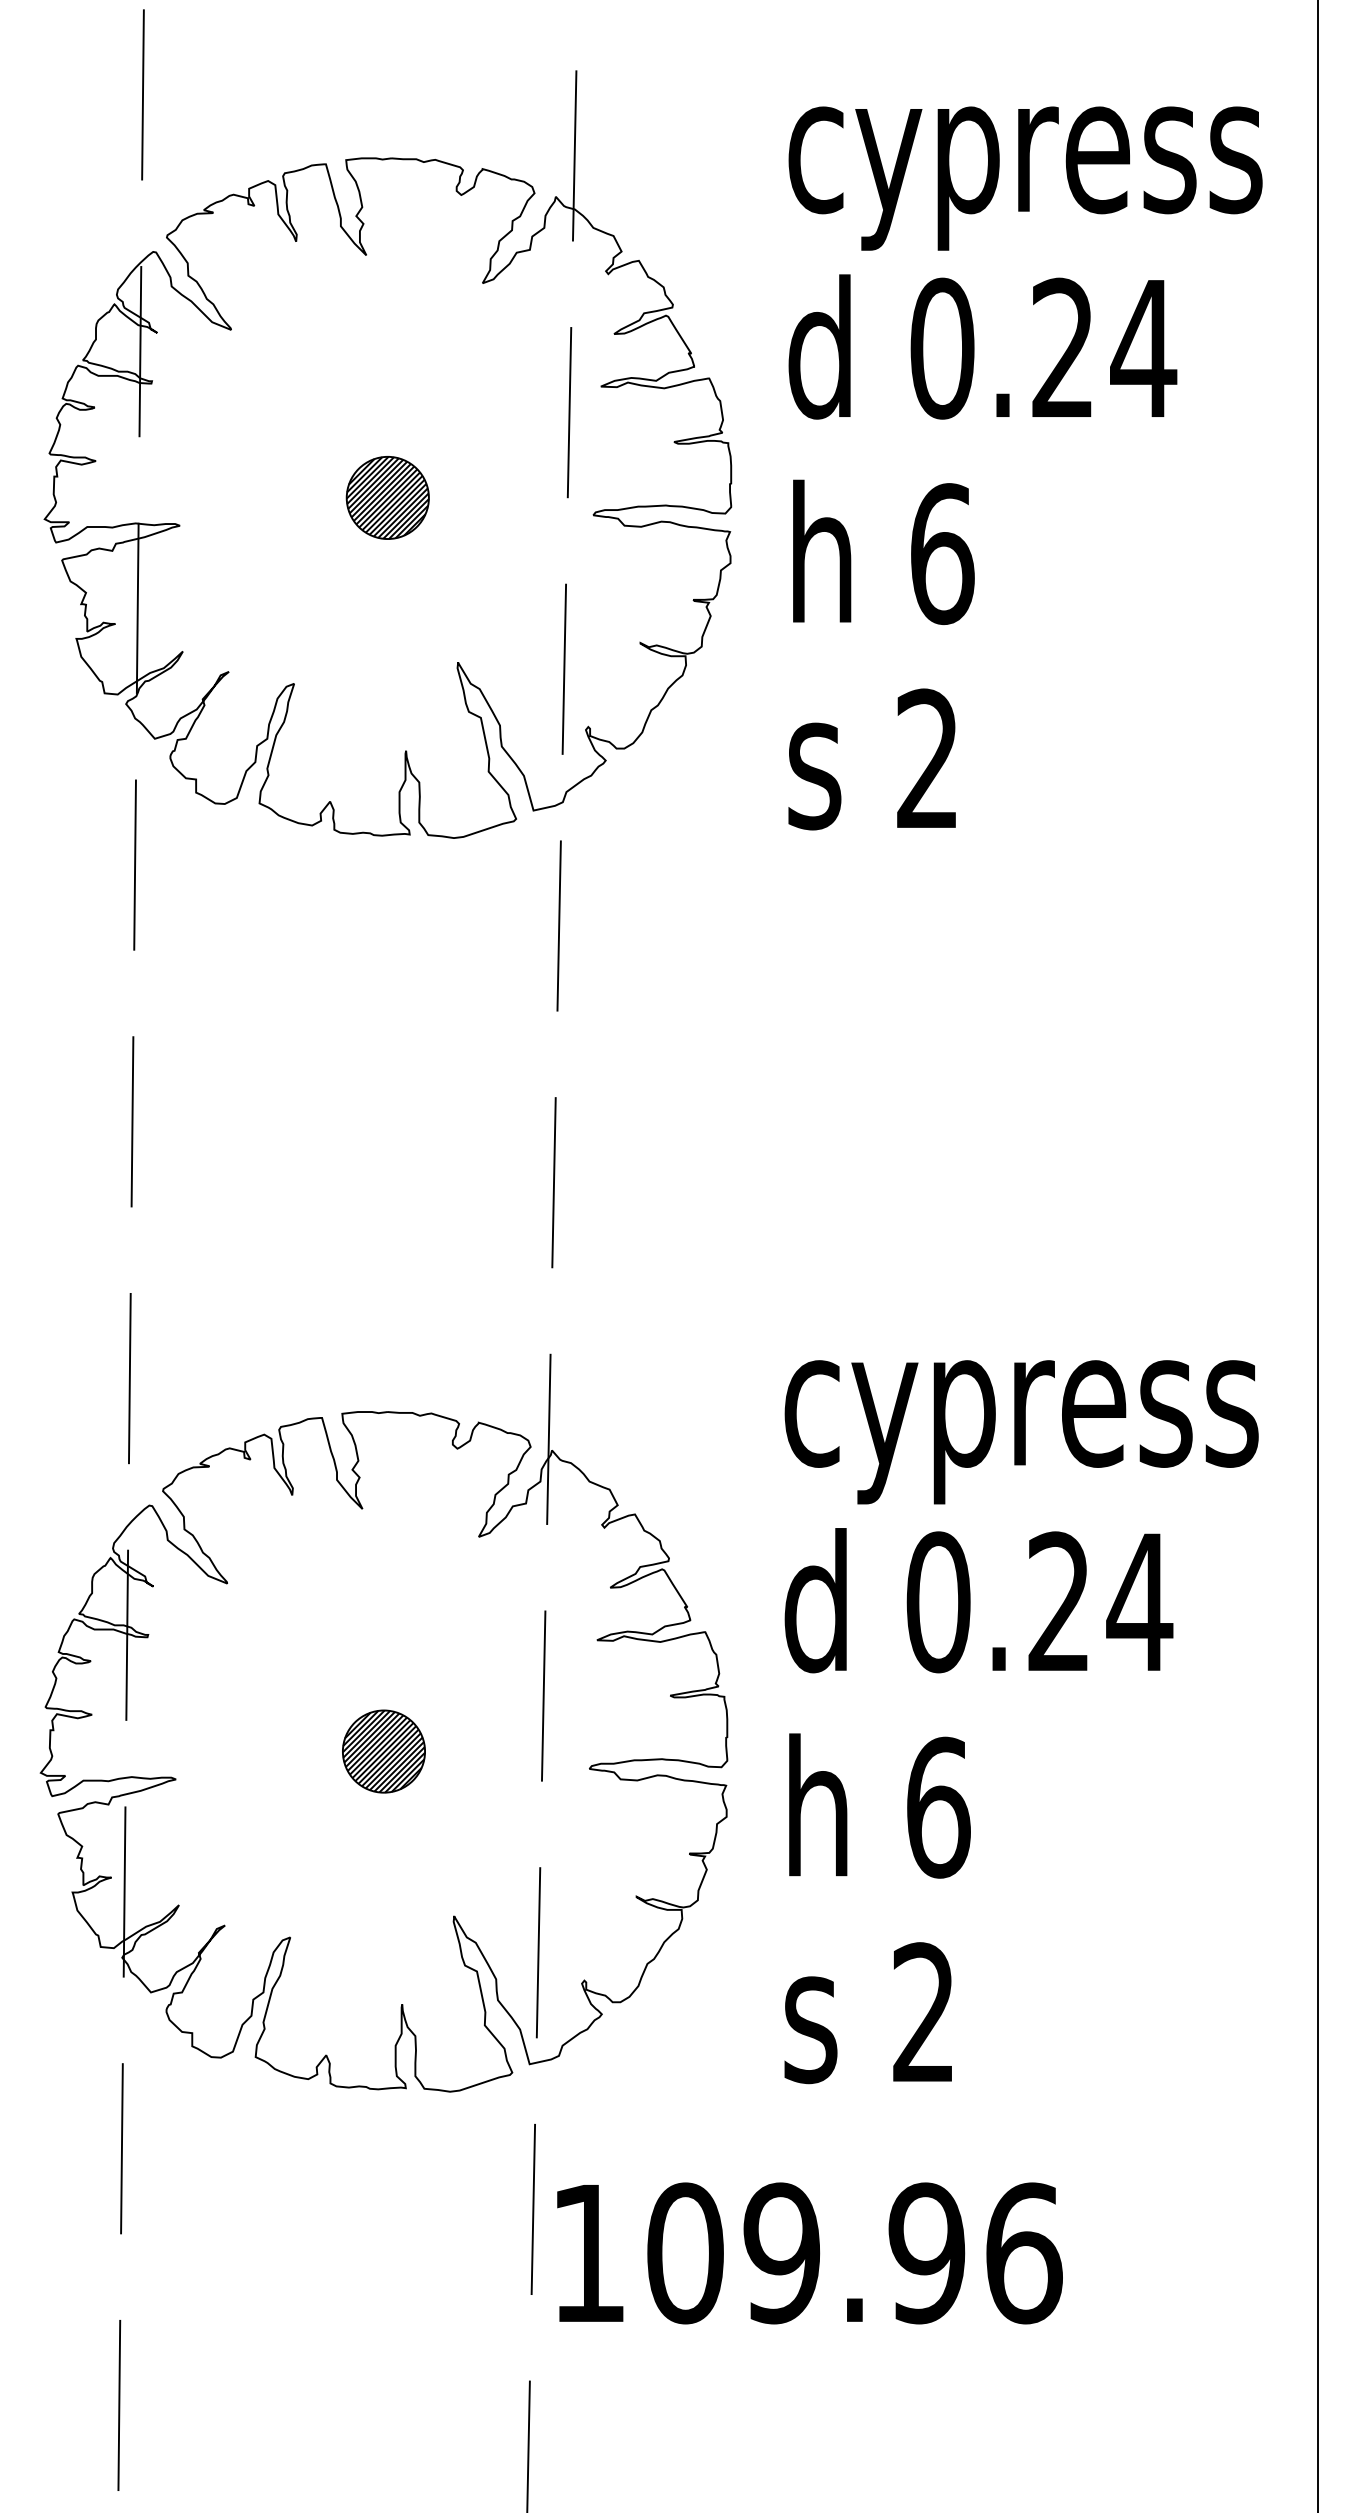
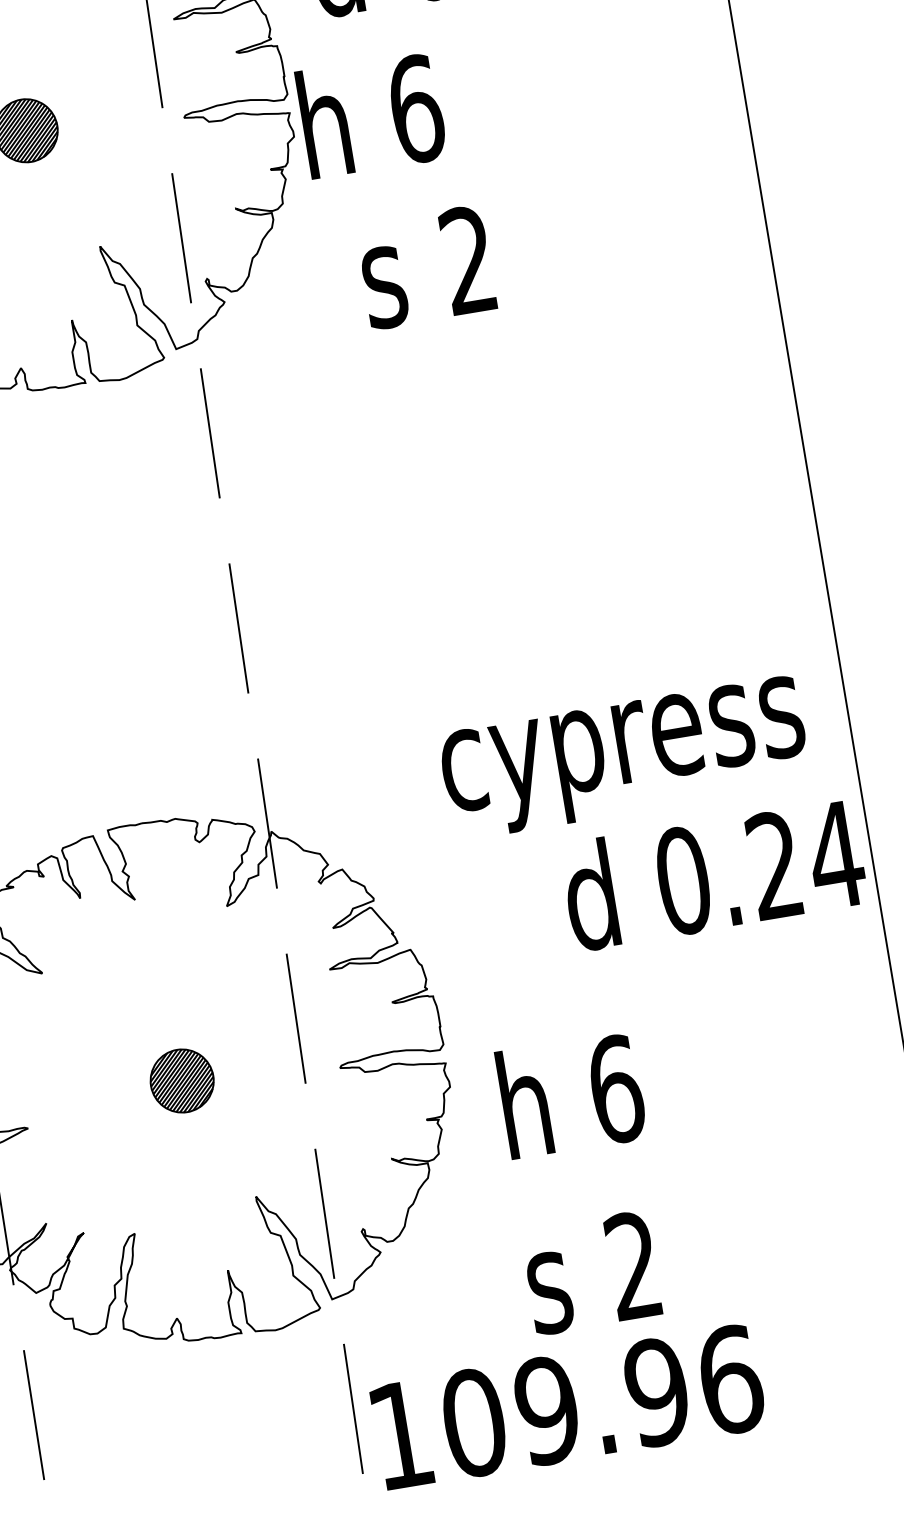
text: (883, 551) -> (371, 114), moved
text: (978, 1600) -> (713, 874), moved
text: (879, 1805) -> (571, 1095), moved
text: (867, 2013) -> (590, 1273), moved

